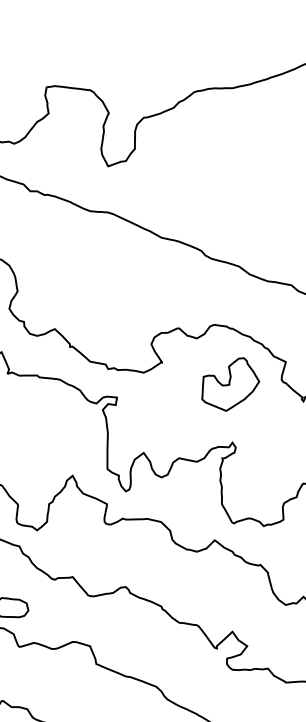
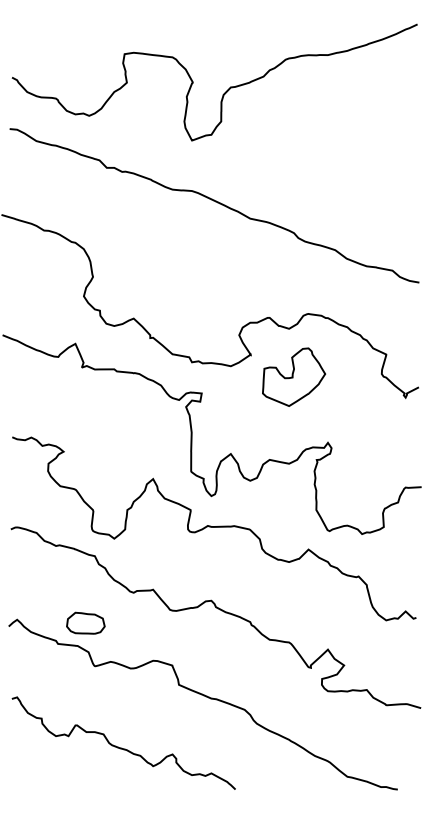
part: (231, 383) -> (294, 376), moved

